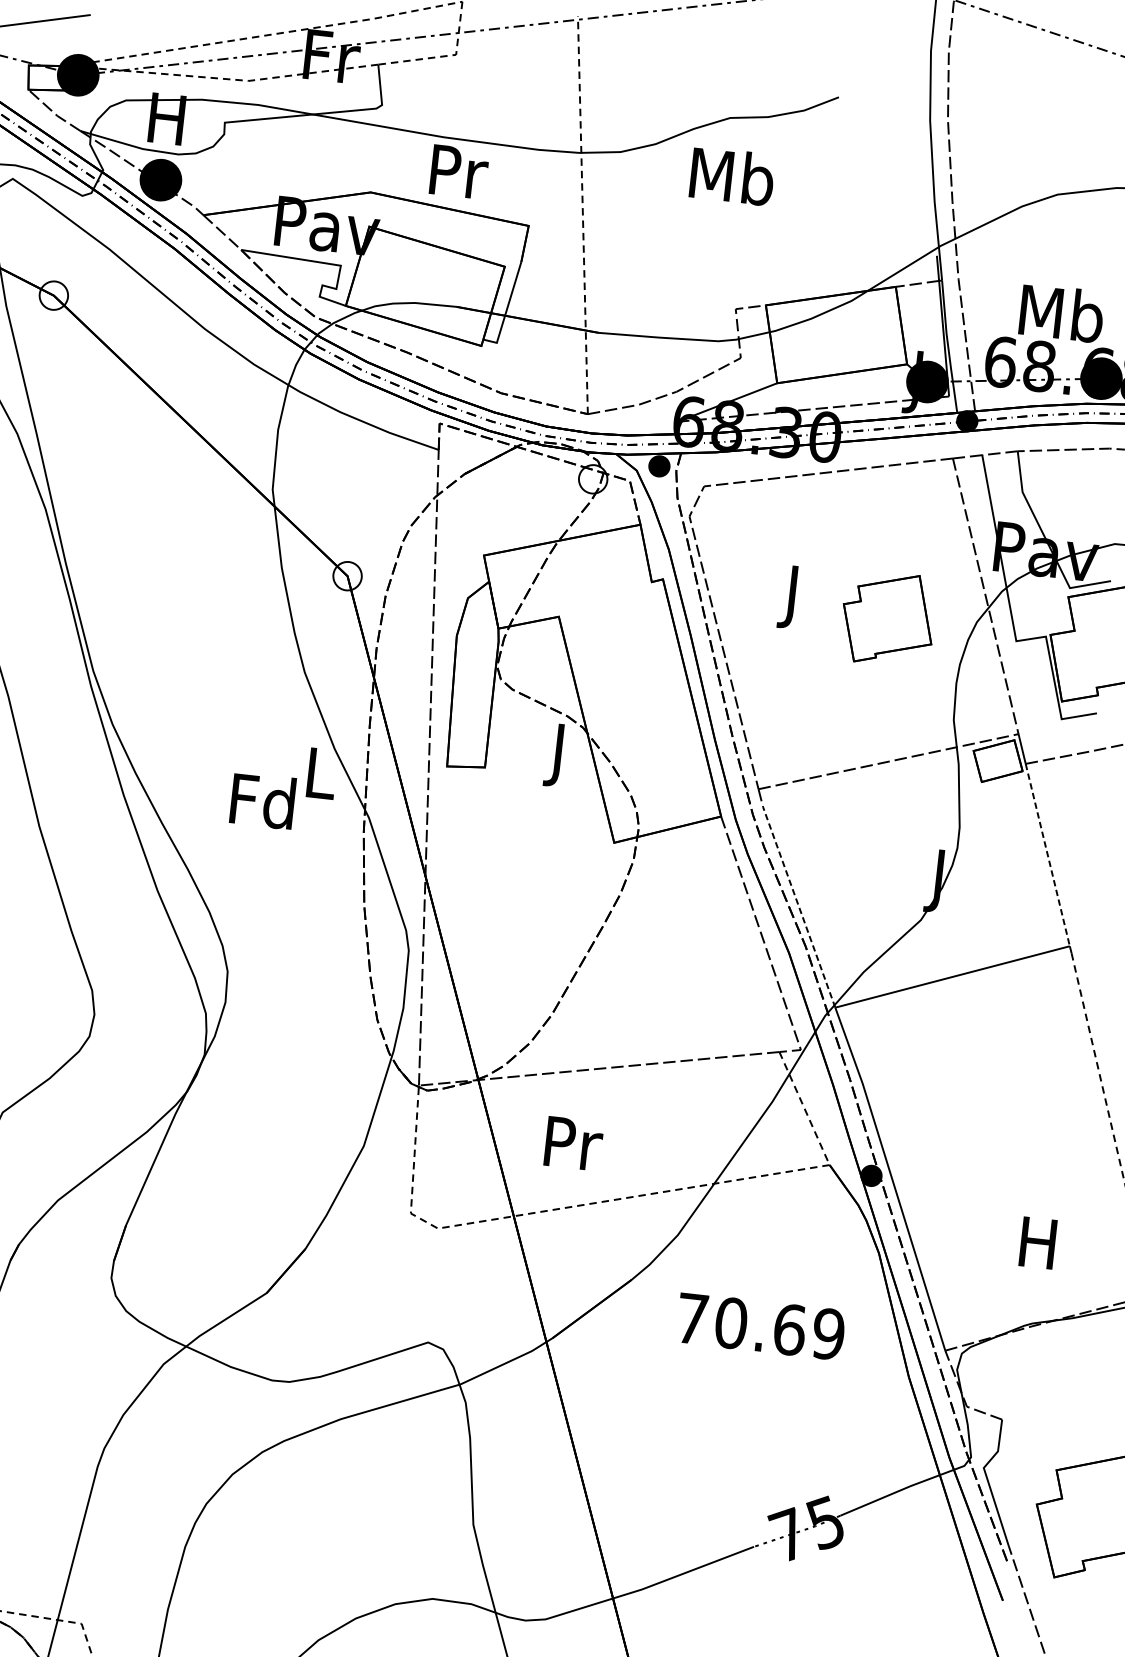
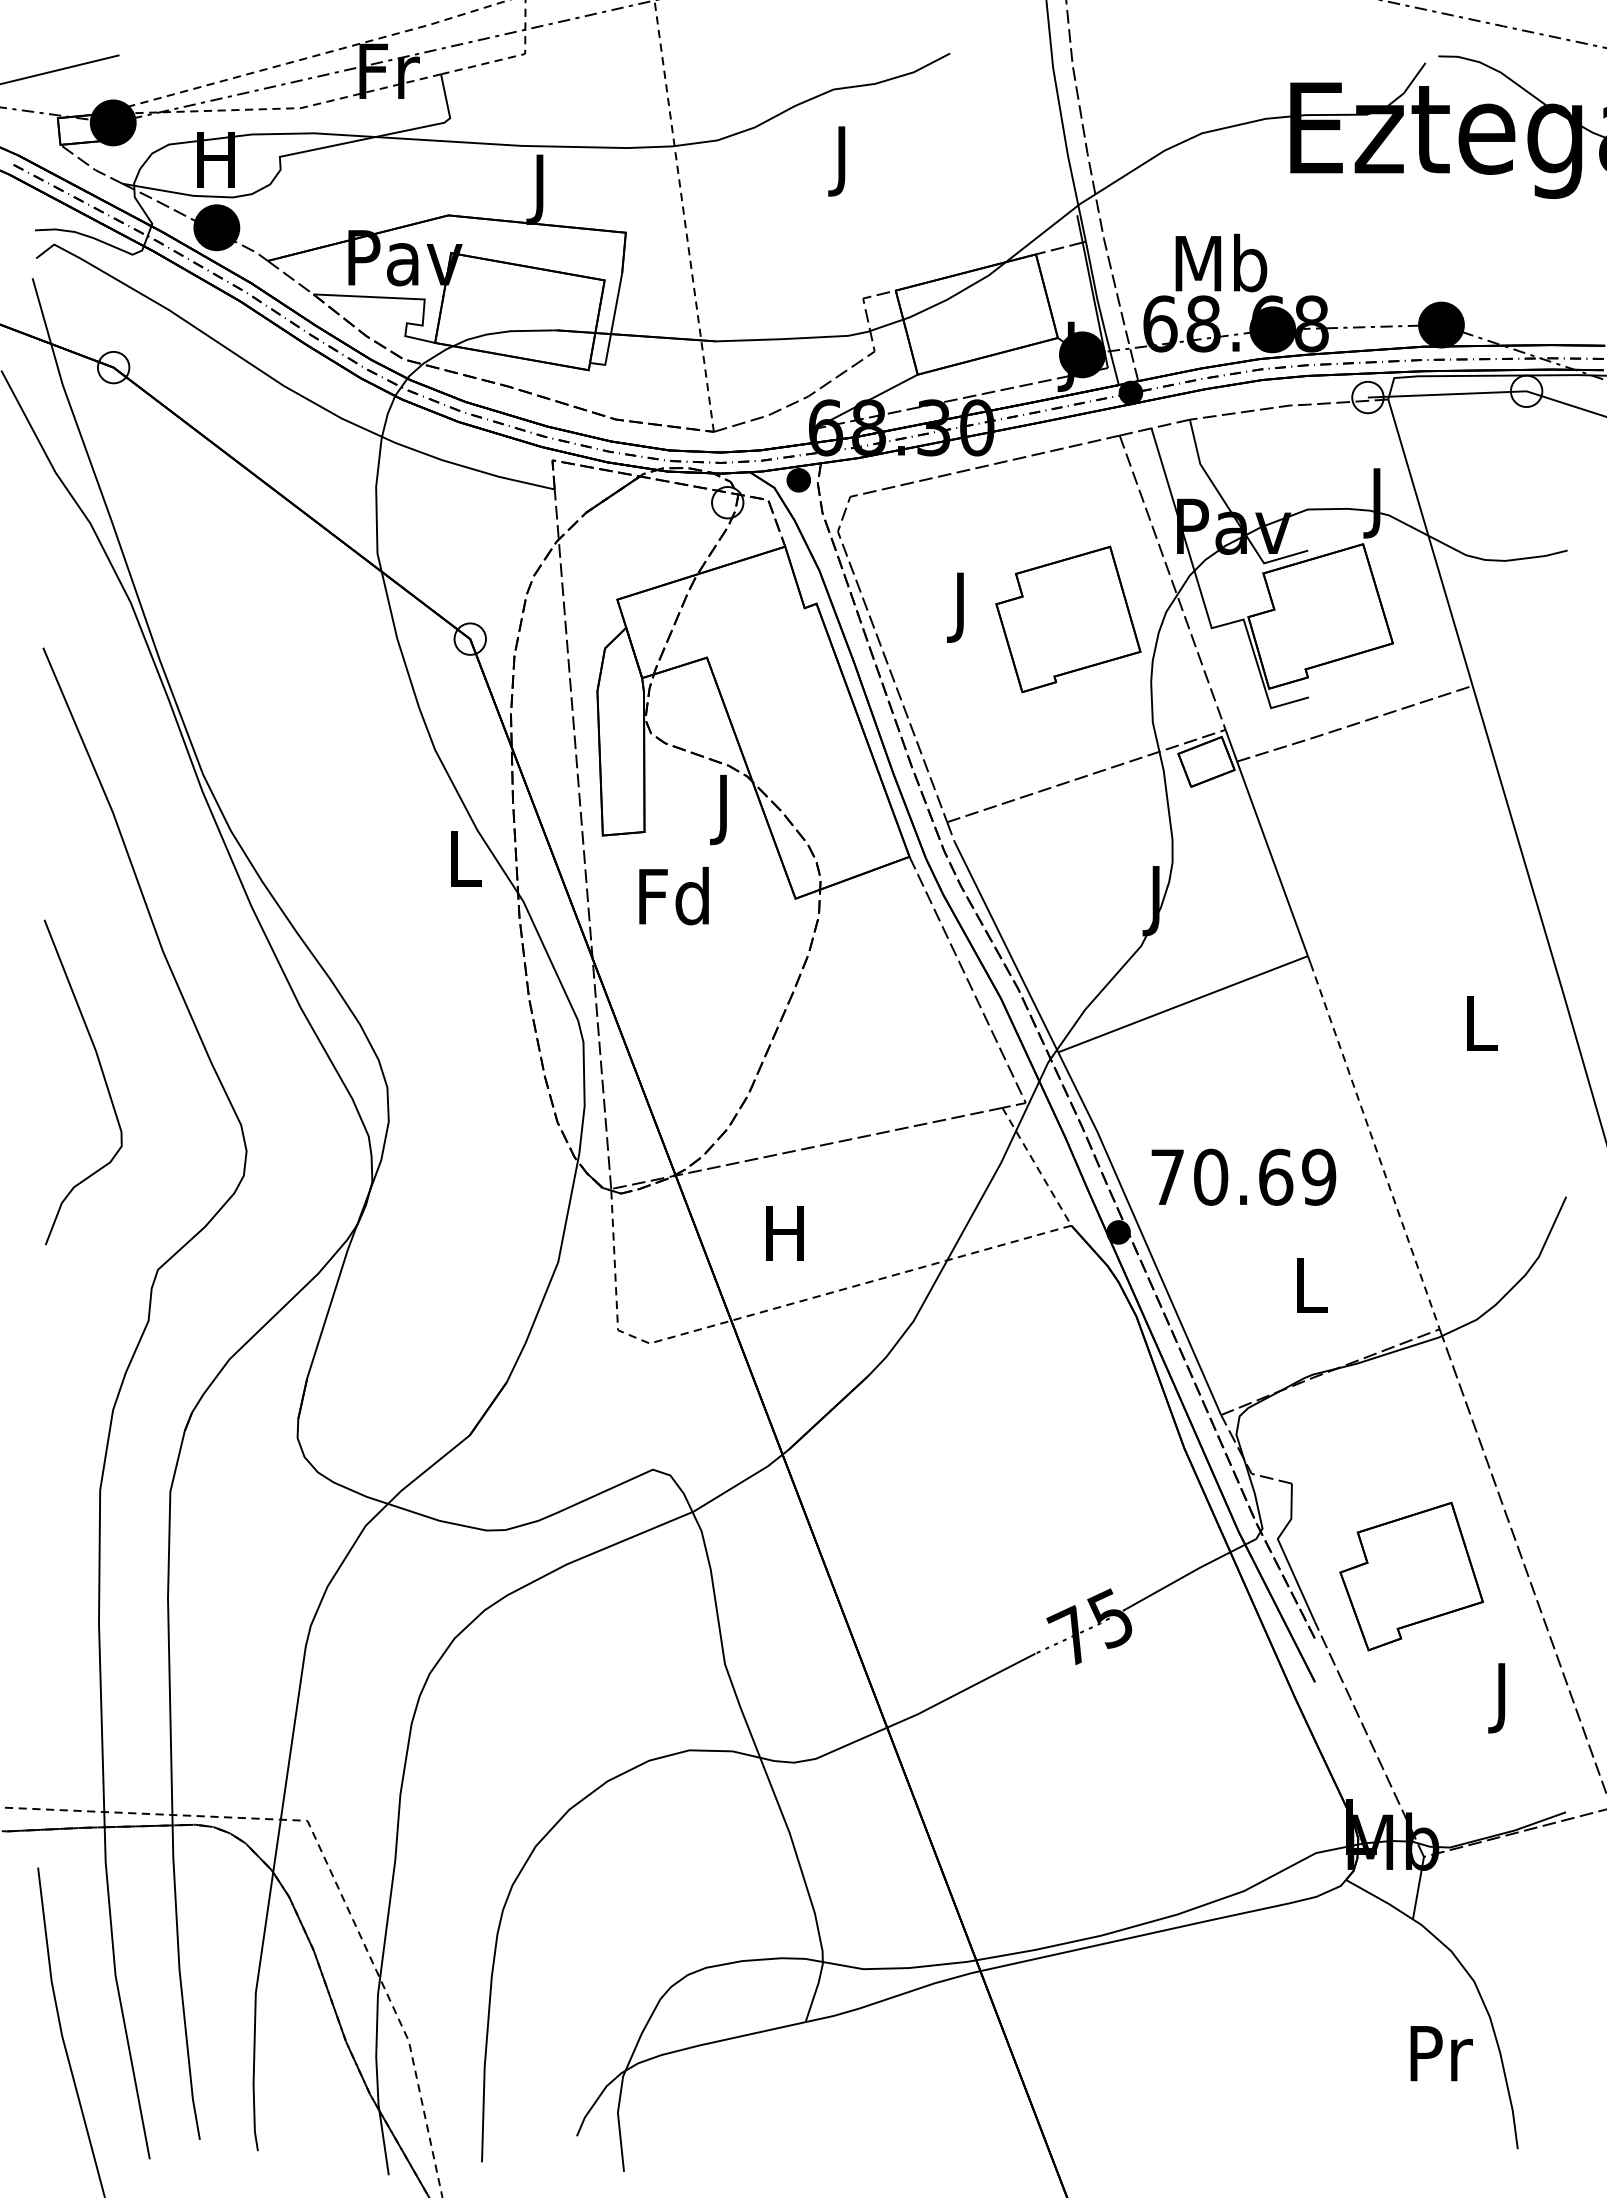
text: (458, 178) -> (543, 189), Pr -> J
text: (731, 182) -> (842, 160), Mb -> J
part: (888, 618) -> (1068, 619), size x1.43
text: (262, 800) -> (673, 895), moved
line: (1047, 854) -> (1272, 858), dashed -> solid
line: (799, 907) -> (1006, 946), dashed -> solid
text: (574, 1143) -> (788, 1233), Pr -> H
text: (1037, 1242) -> (1309, 1285), H -> L
text: (760, 1325) -> (1243, 1176), moved

